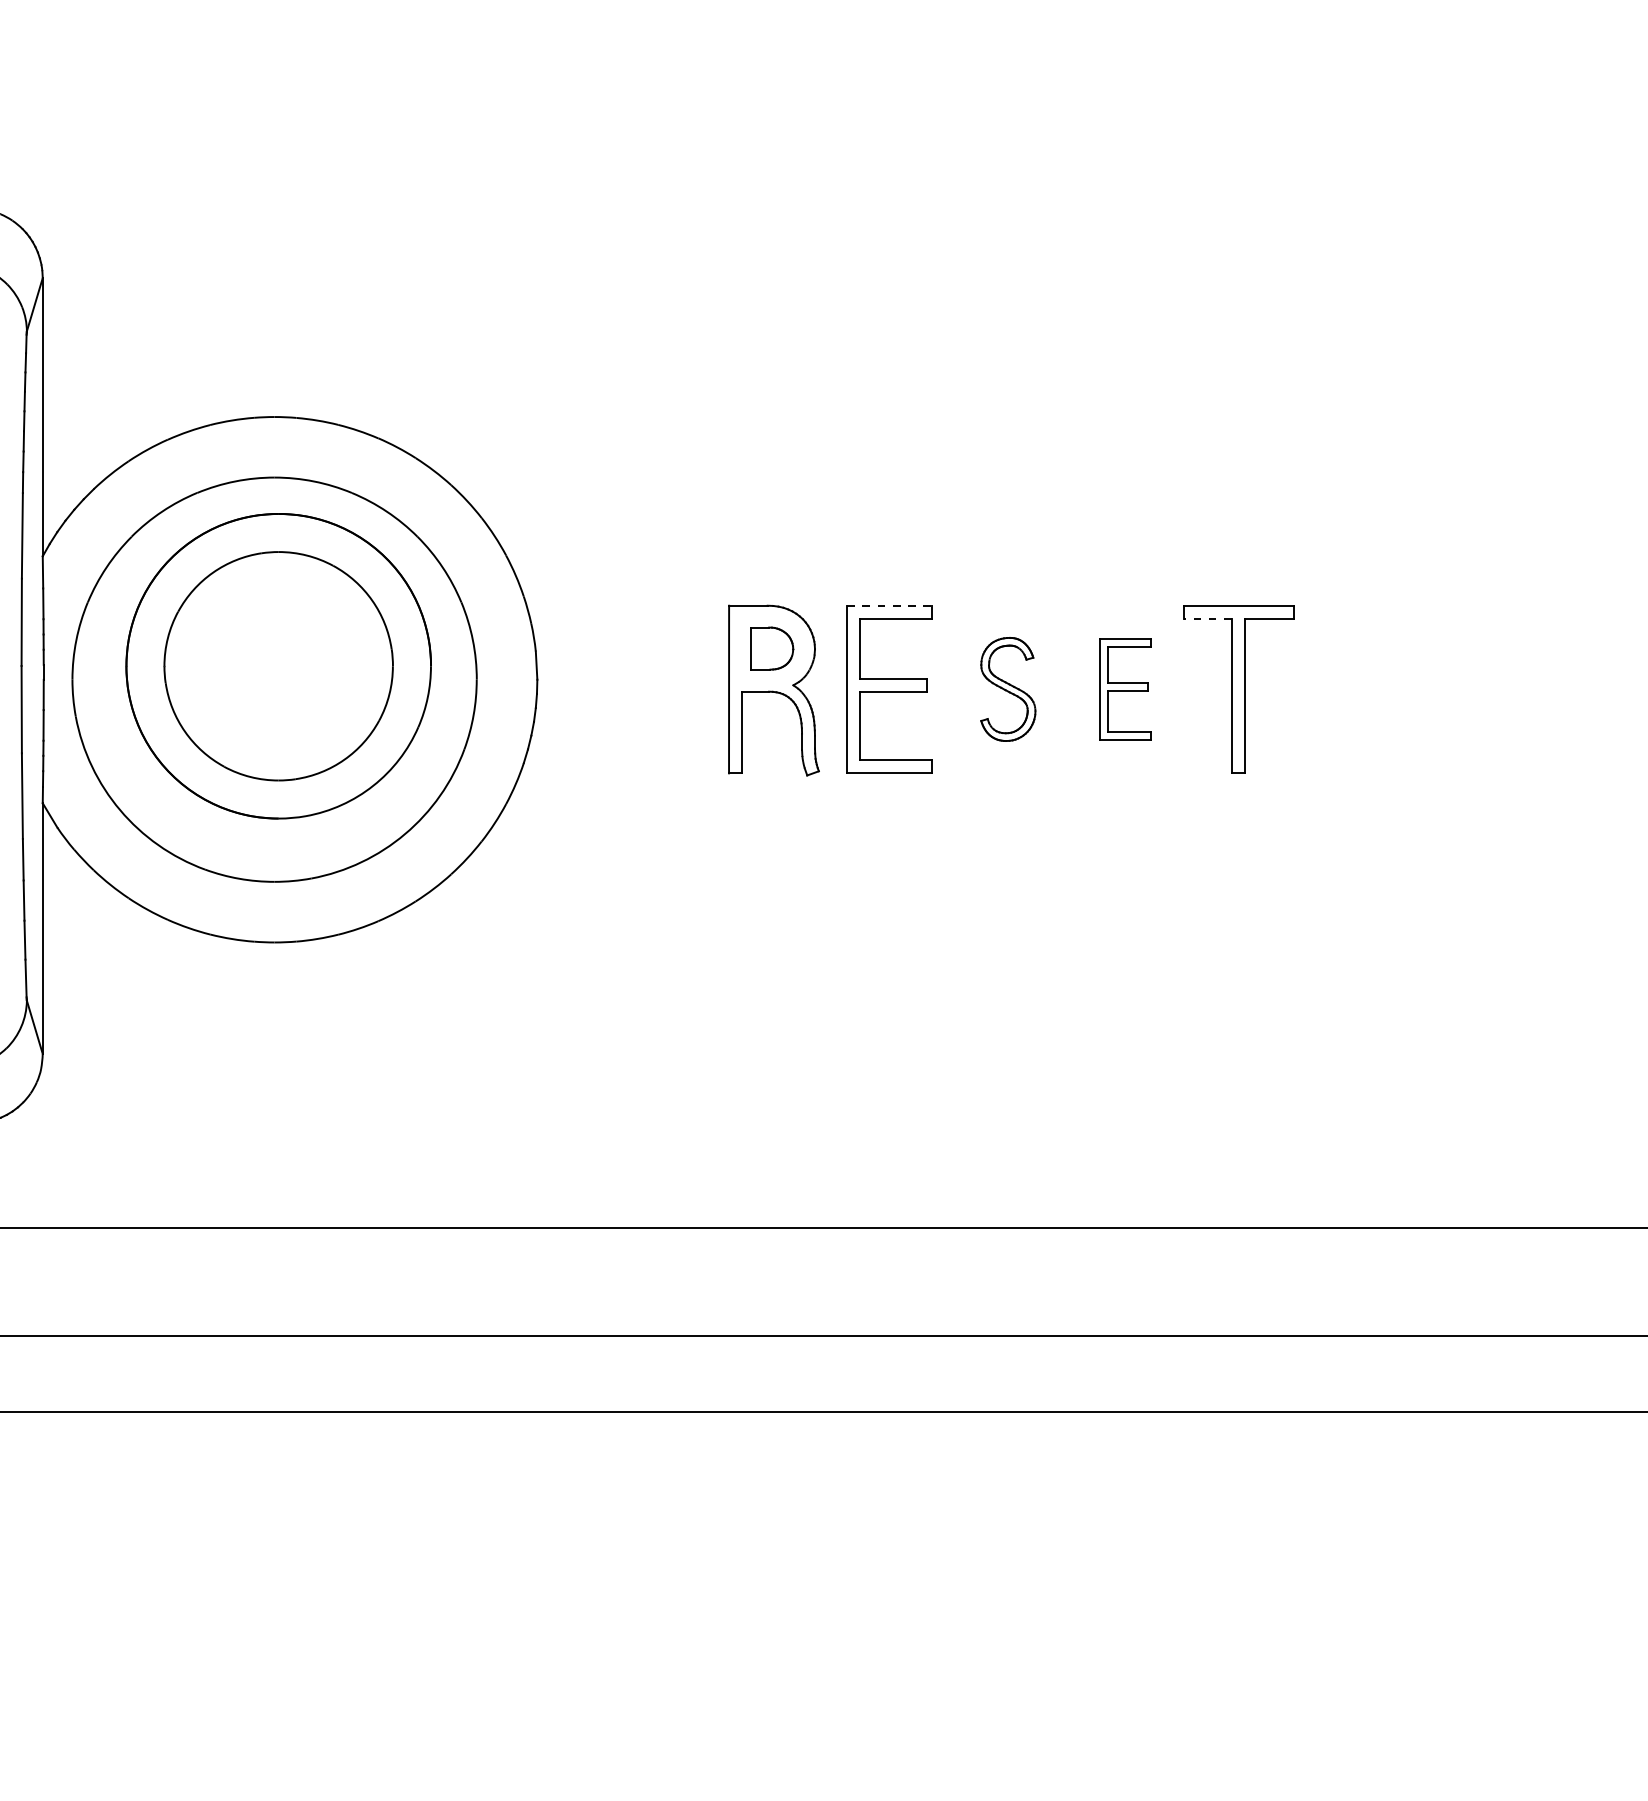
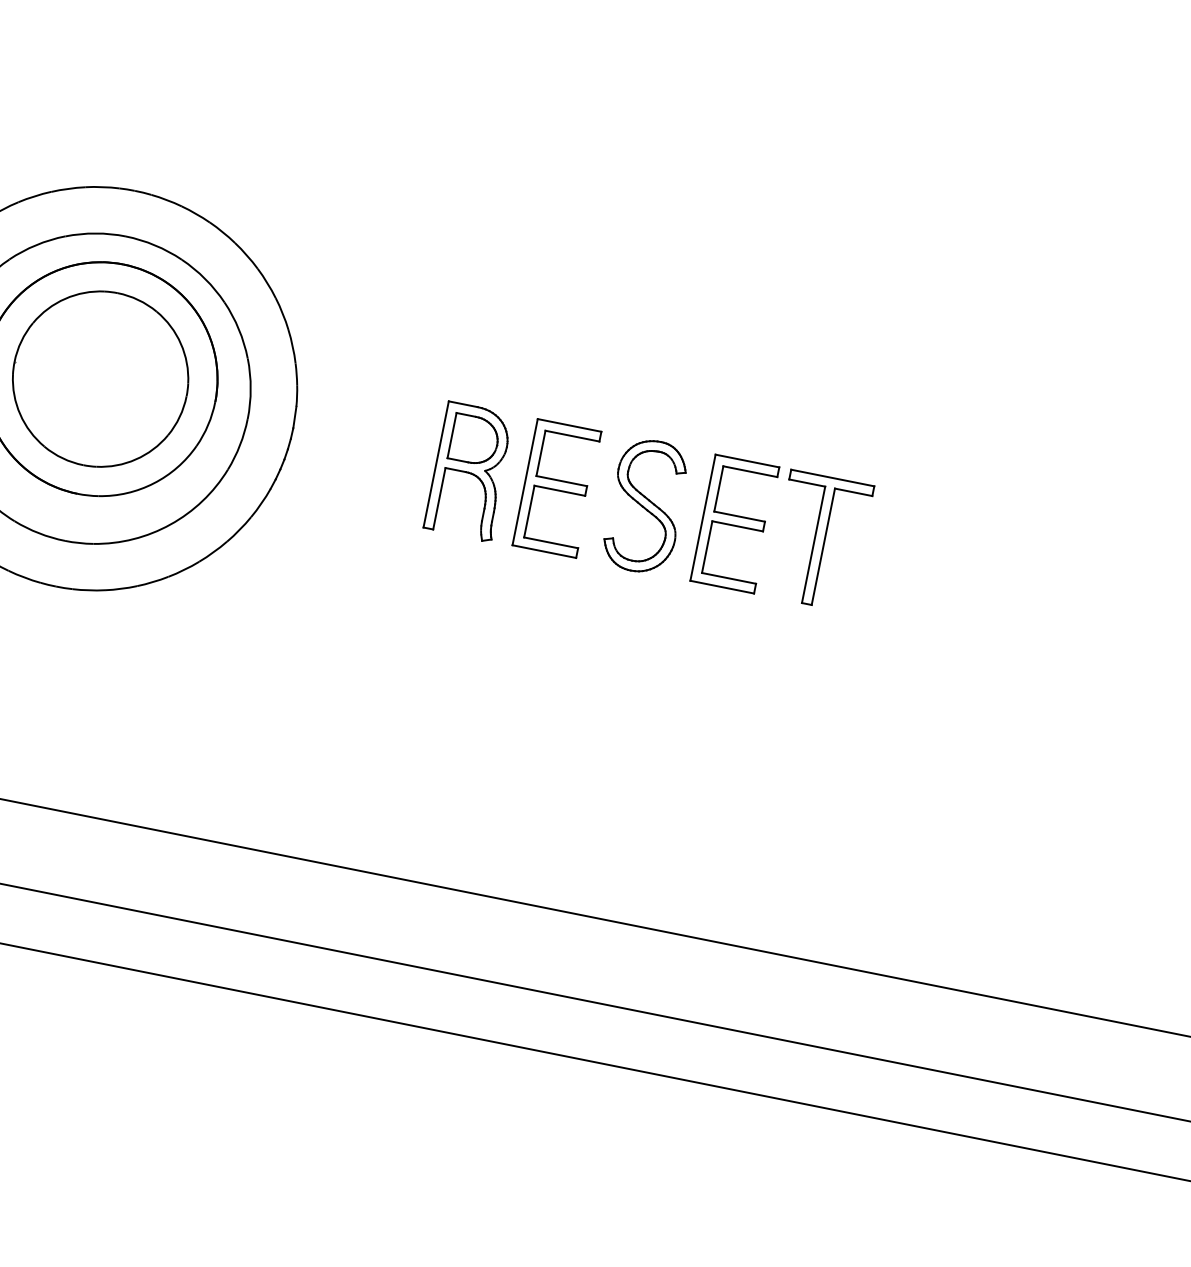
line: (889, 605) -> (569, 425), dashed -> solid
line: (1207, 618) -> (807, 482), dashed -> solid
part: (772, 648) -> (475, 440), size x1.43
part: (1008, 689) -> (646, 506), size x1.67
part: (1125, 689) -> (734, 524), size x1.67

